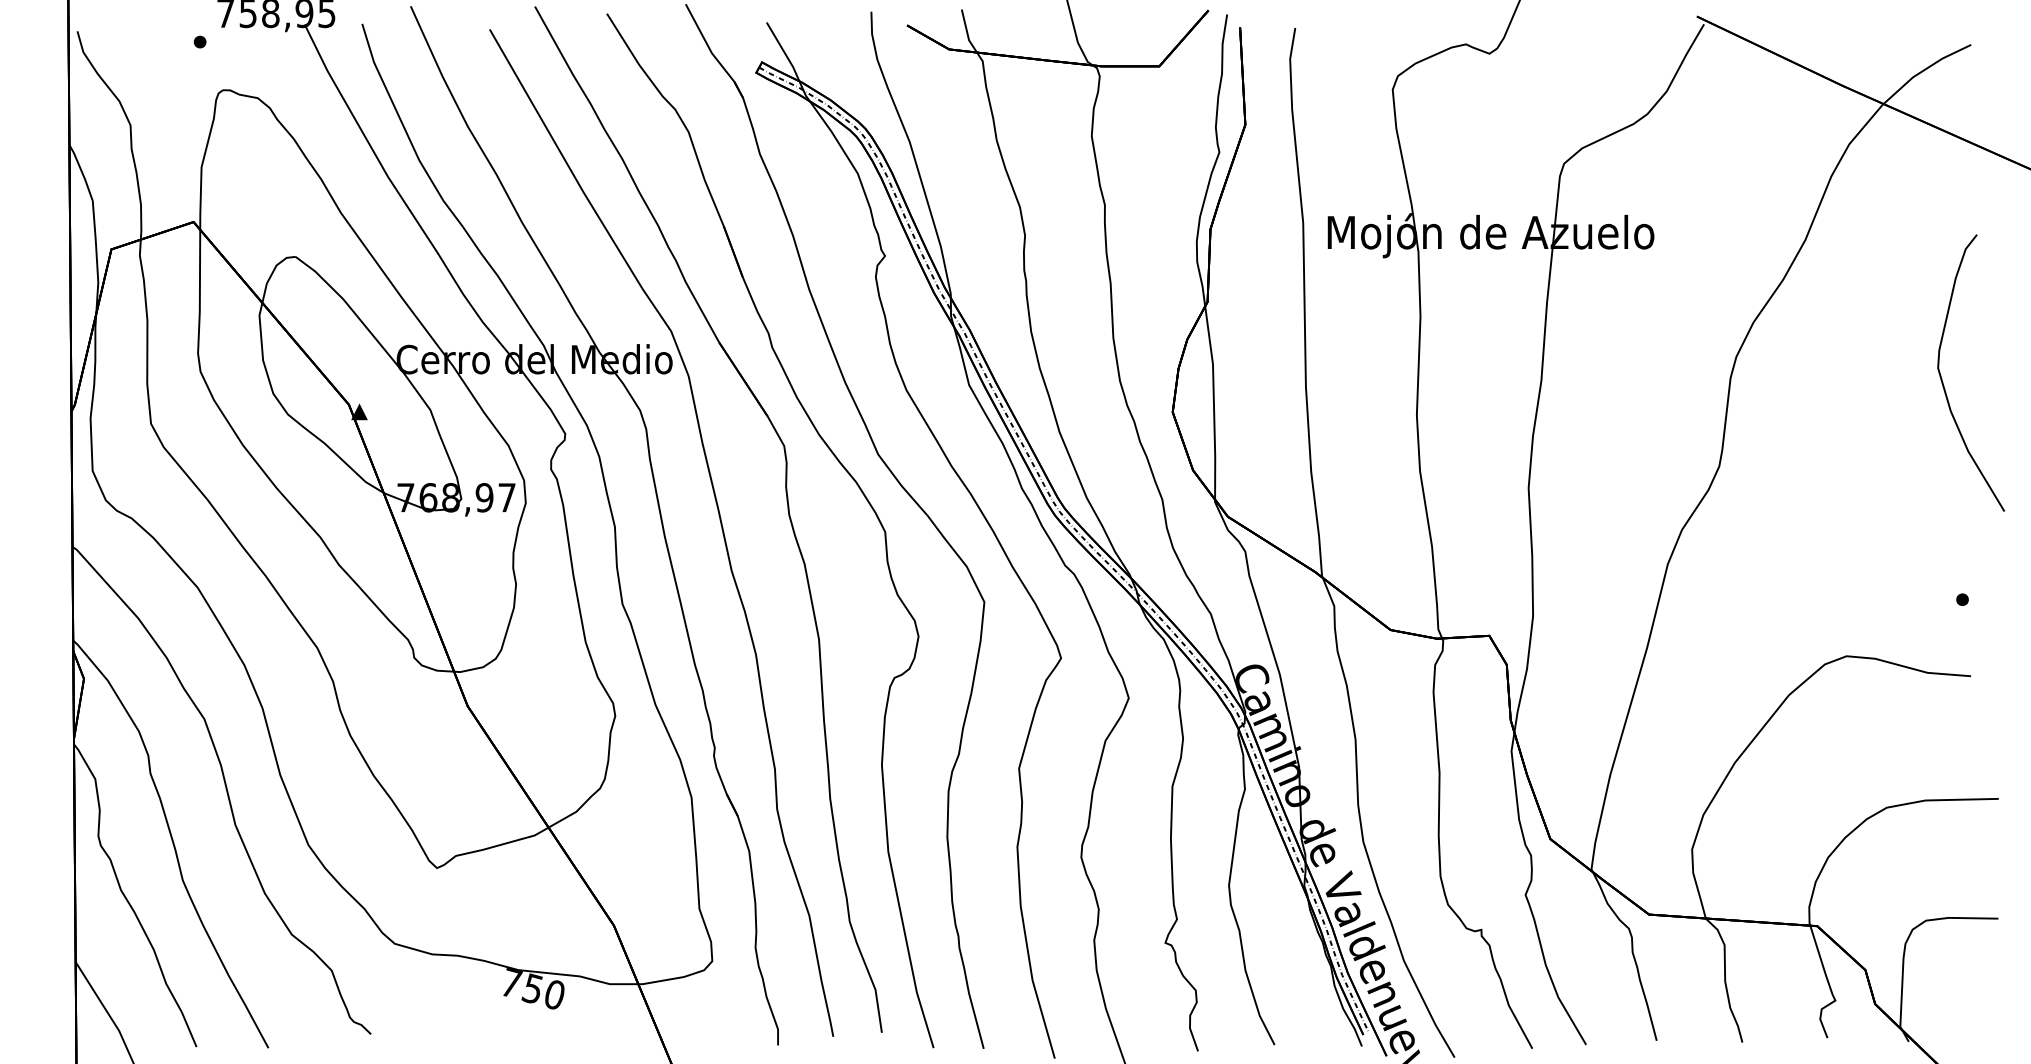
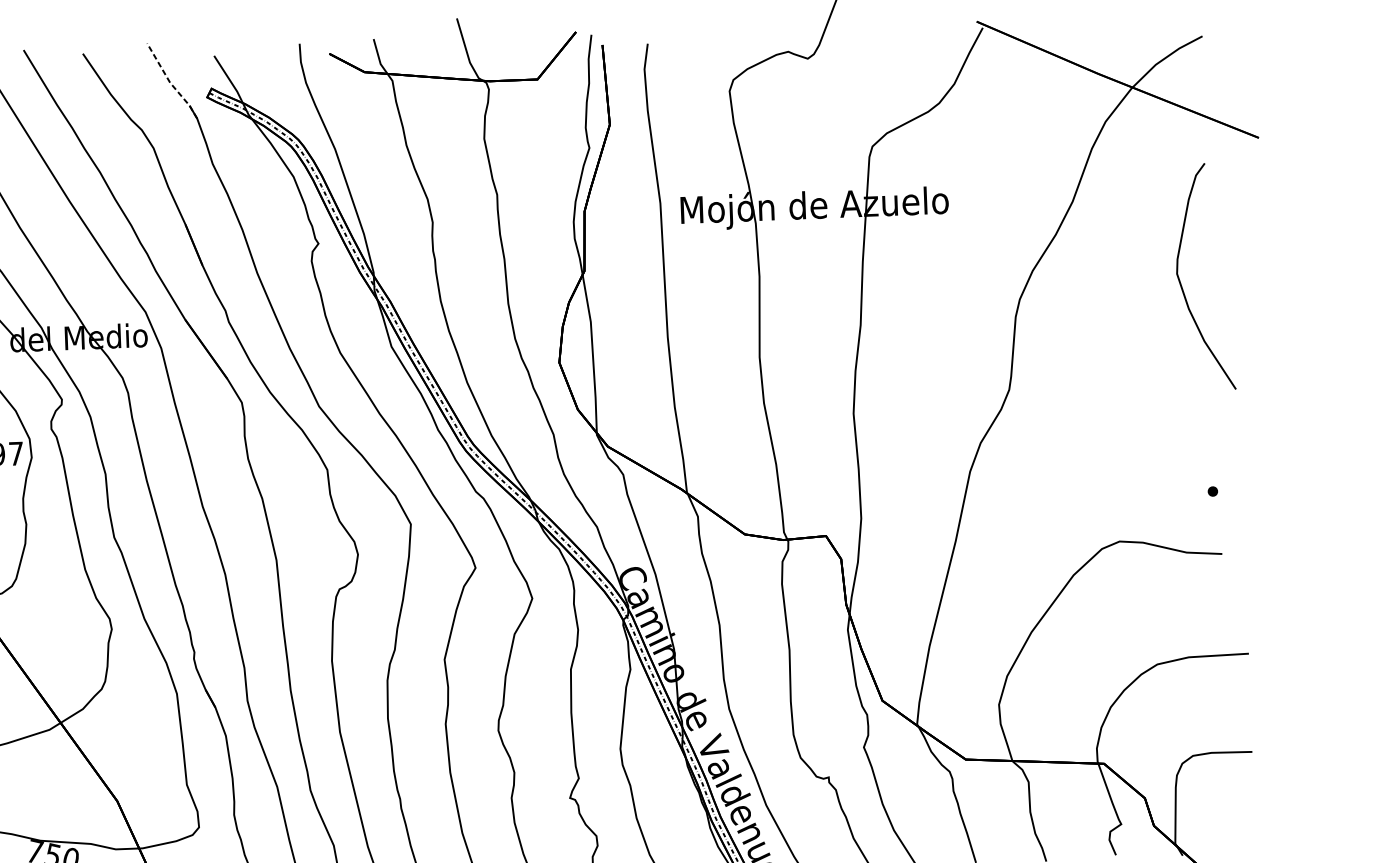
line: (711, 53) -> (169, 83), solid -> dashed
curve: (1942, 378) -> (1181, 282), moved

